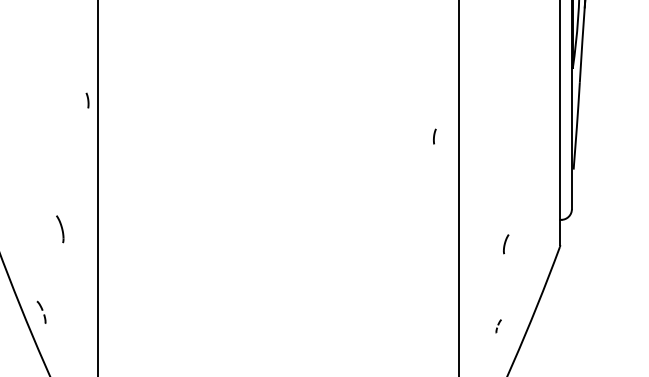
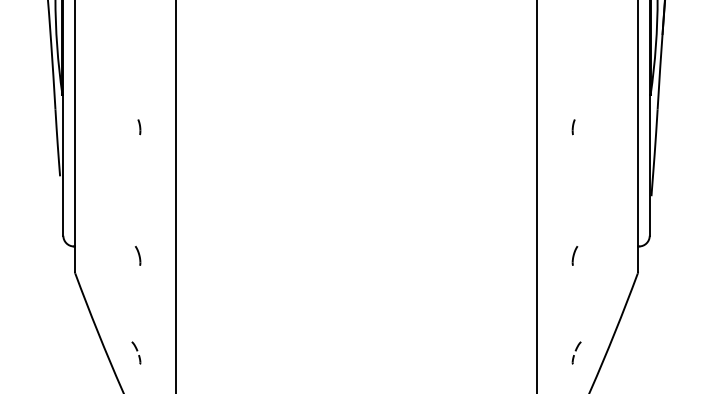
line: (87, 100) -> (139, 127), moved
line: (434, 136) -> (573, 127), moved
part: (59, 228) -> (137, 255), size x0.71
part: (505, 243) -> (574, 255), moved
part: (41, 311) -> (136, 352), moved
part: (498, 325) -> (576, 352), size x1.67

